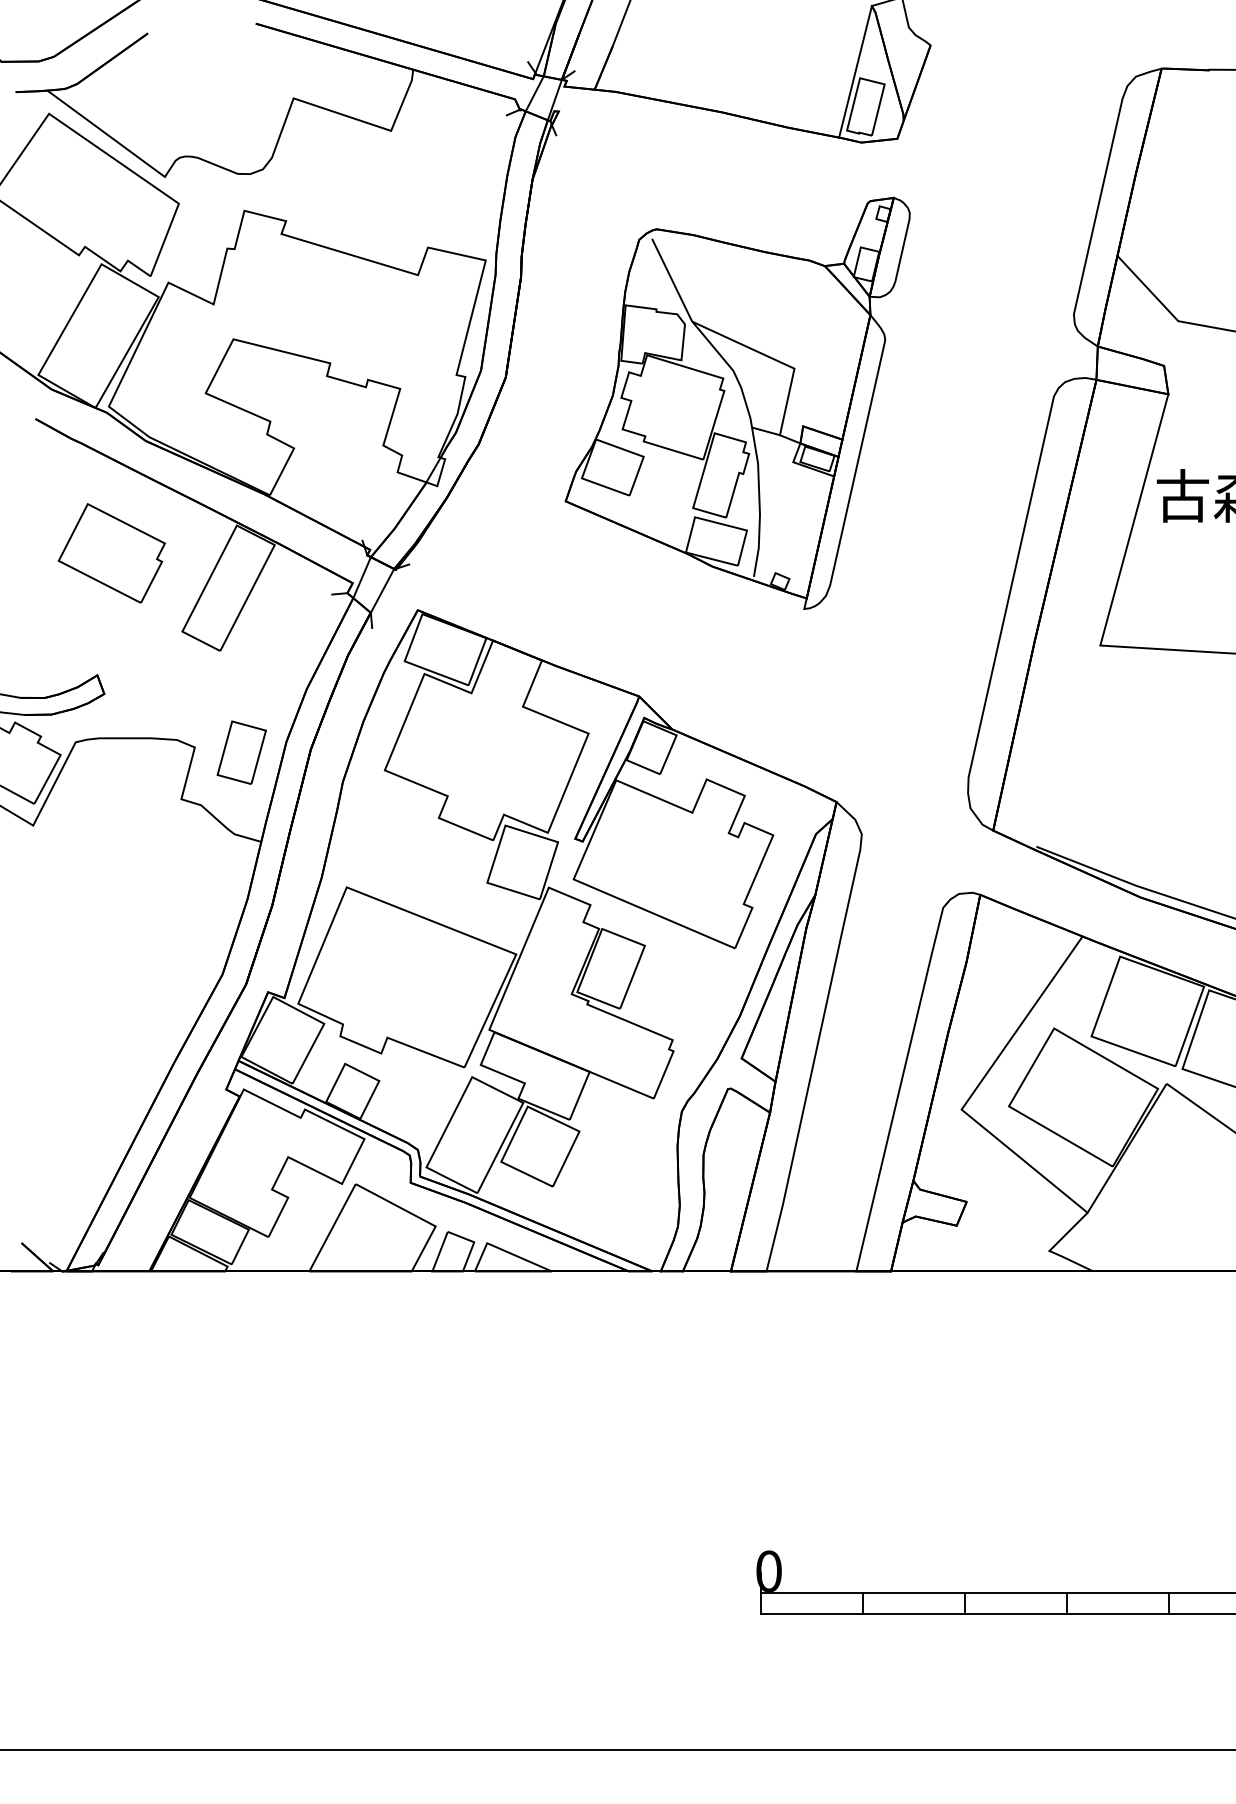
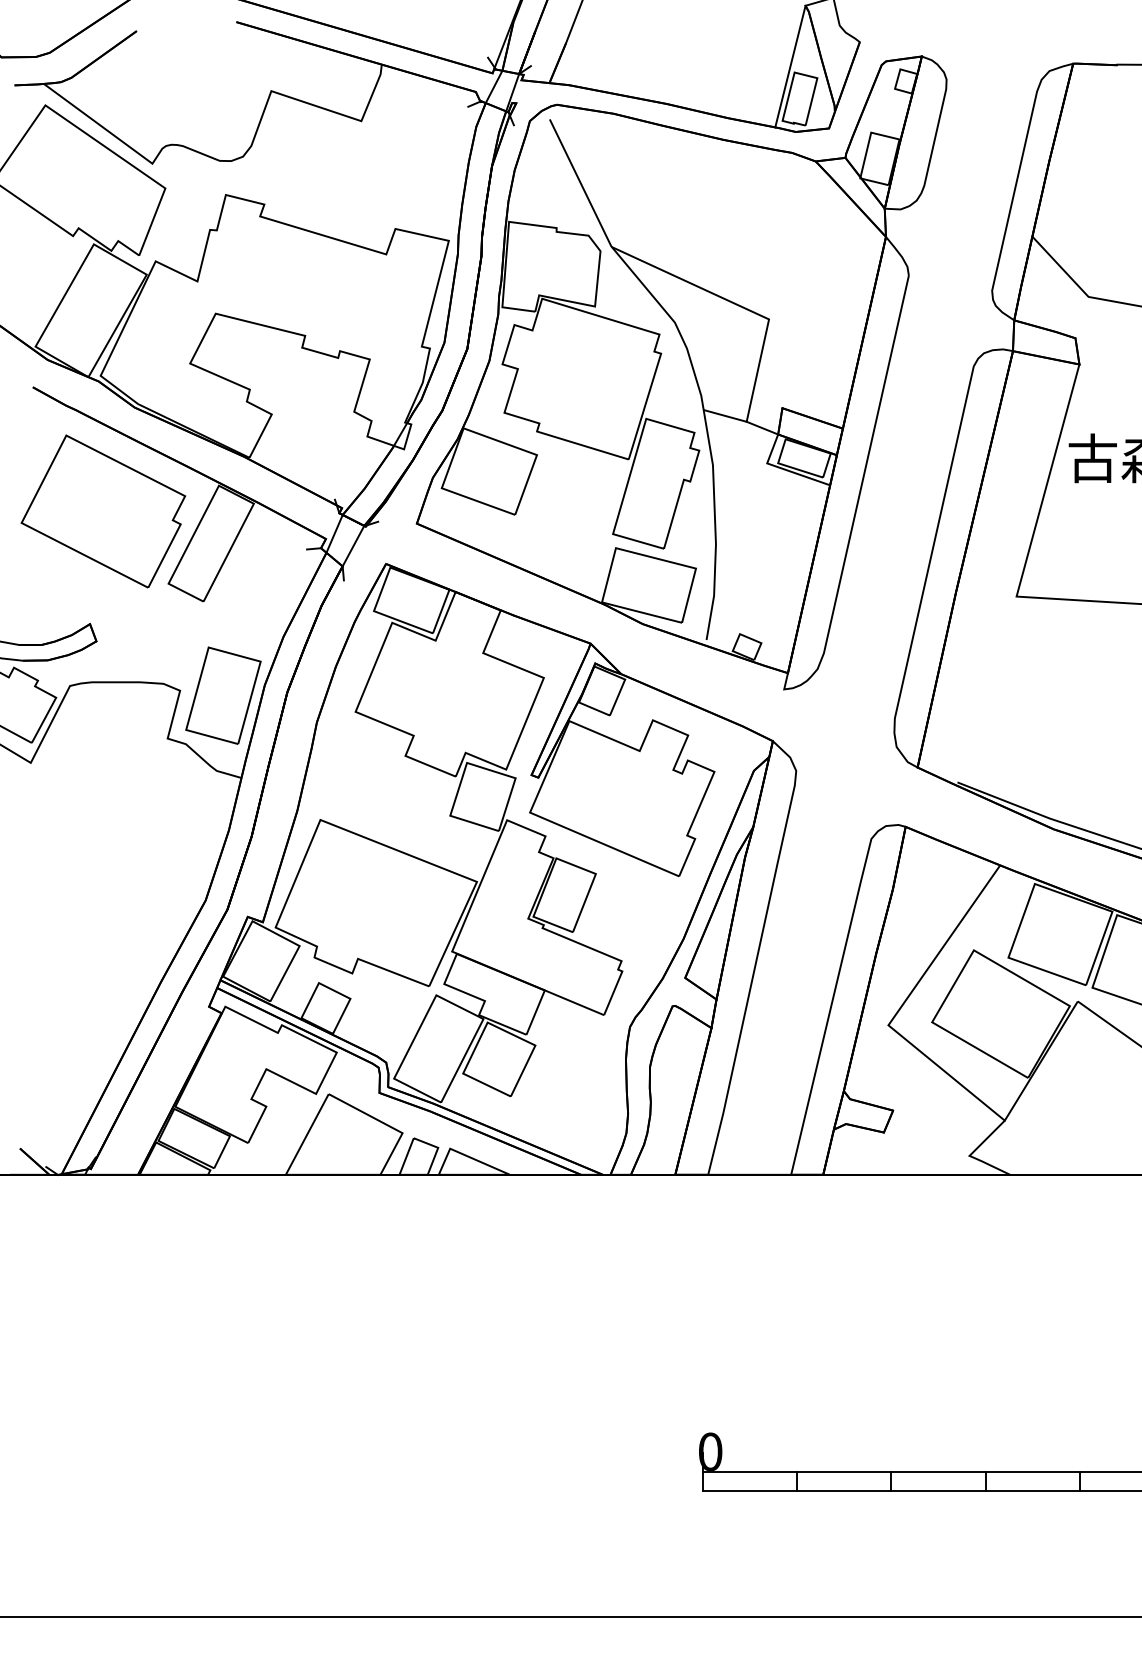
part: (737, 402) -> (681, 372), size x1.67
part: (111, 553) -> (103, 511), size x1.67
part: (241, 752) -> (223, 695), size x1.67

